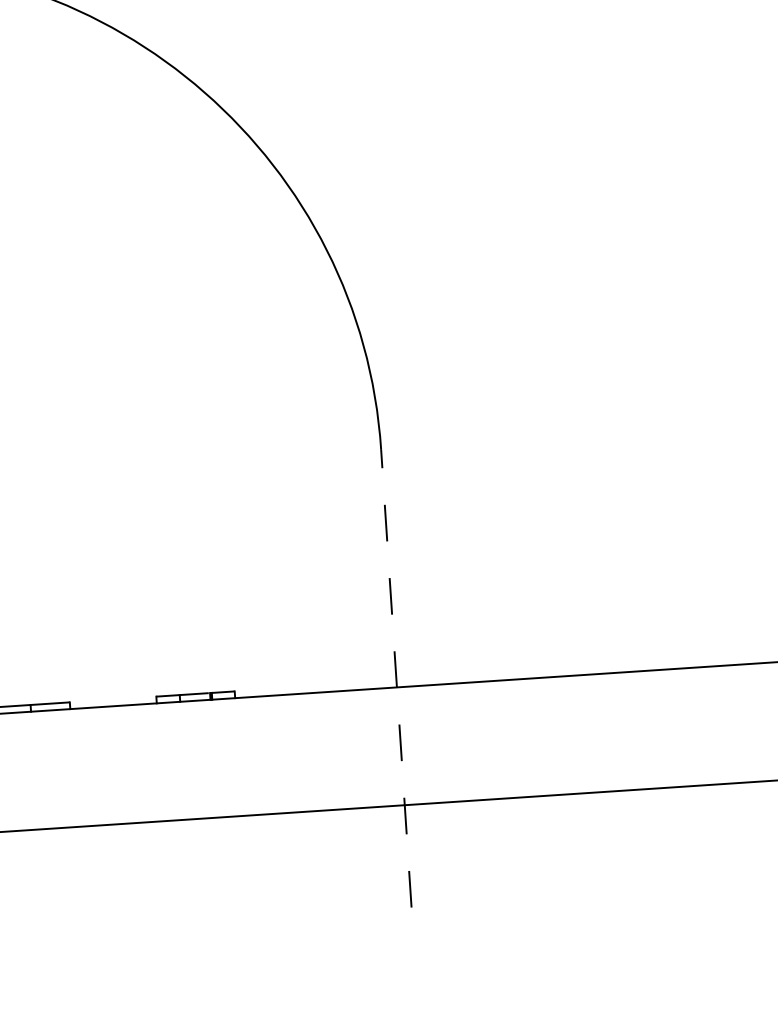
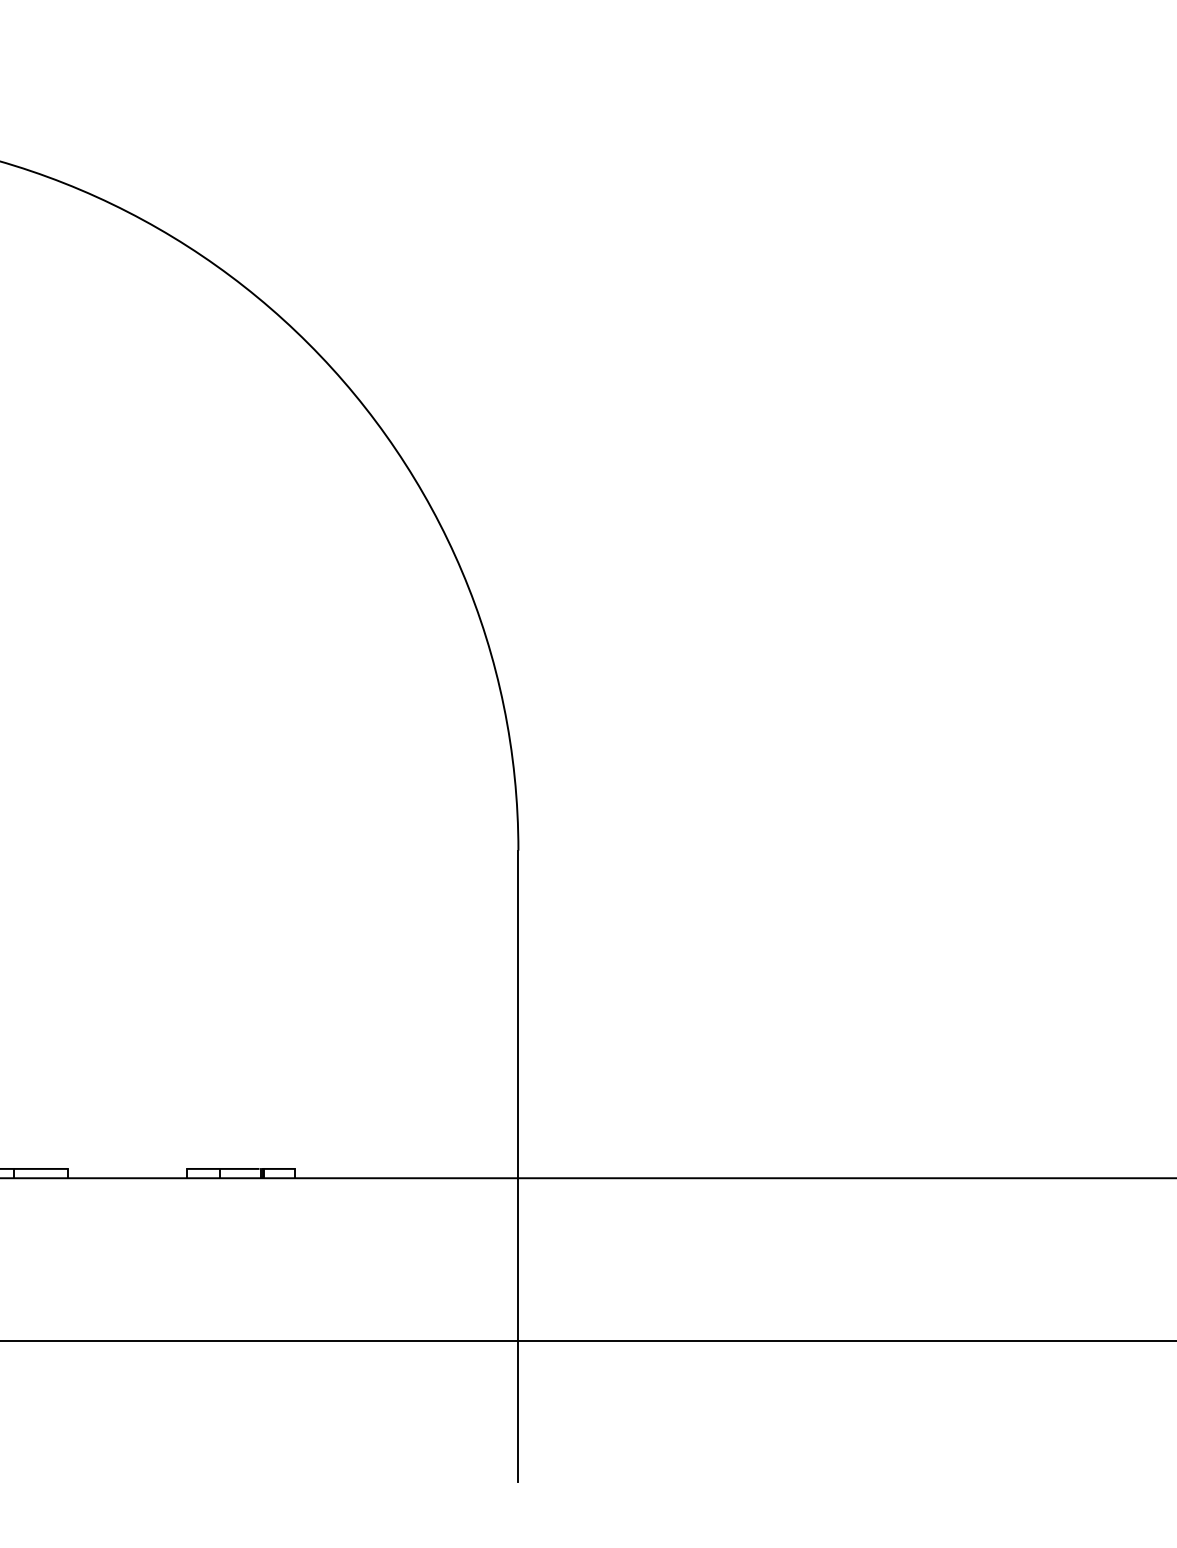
line: (396, 678) -> (518, 1166), dashed -> solid

